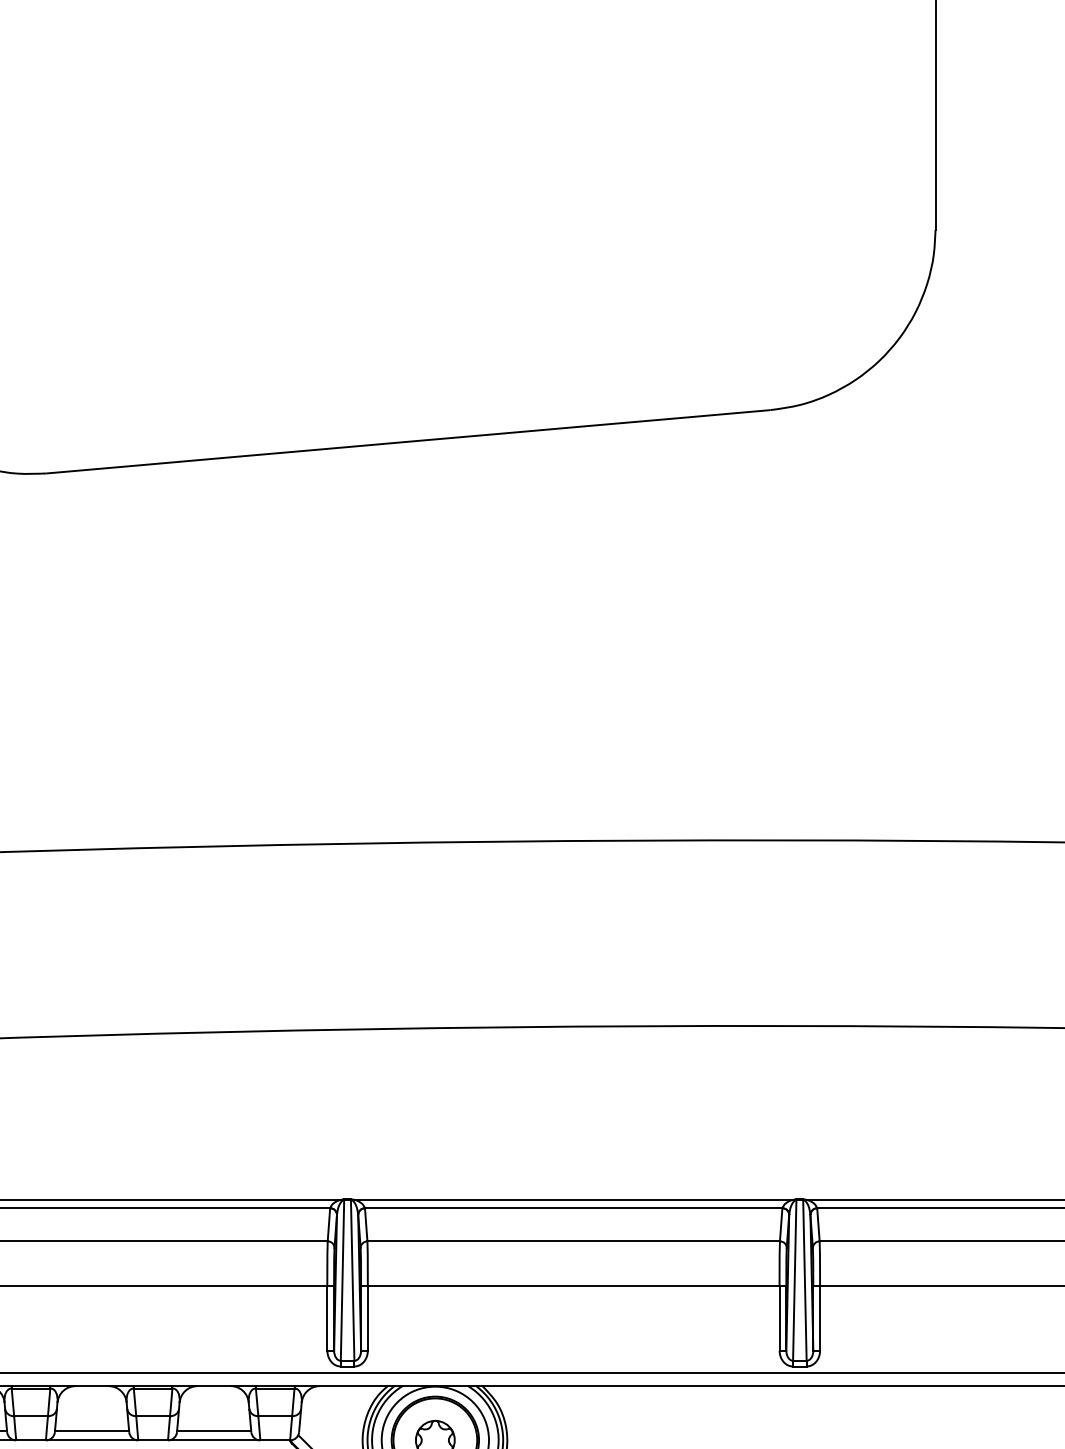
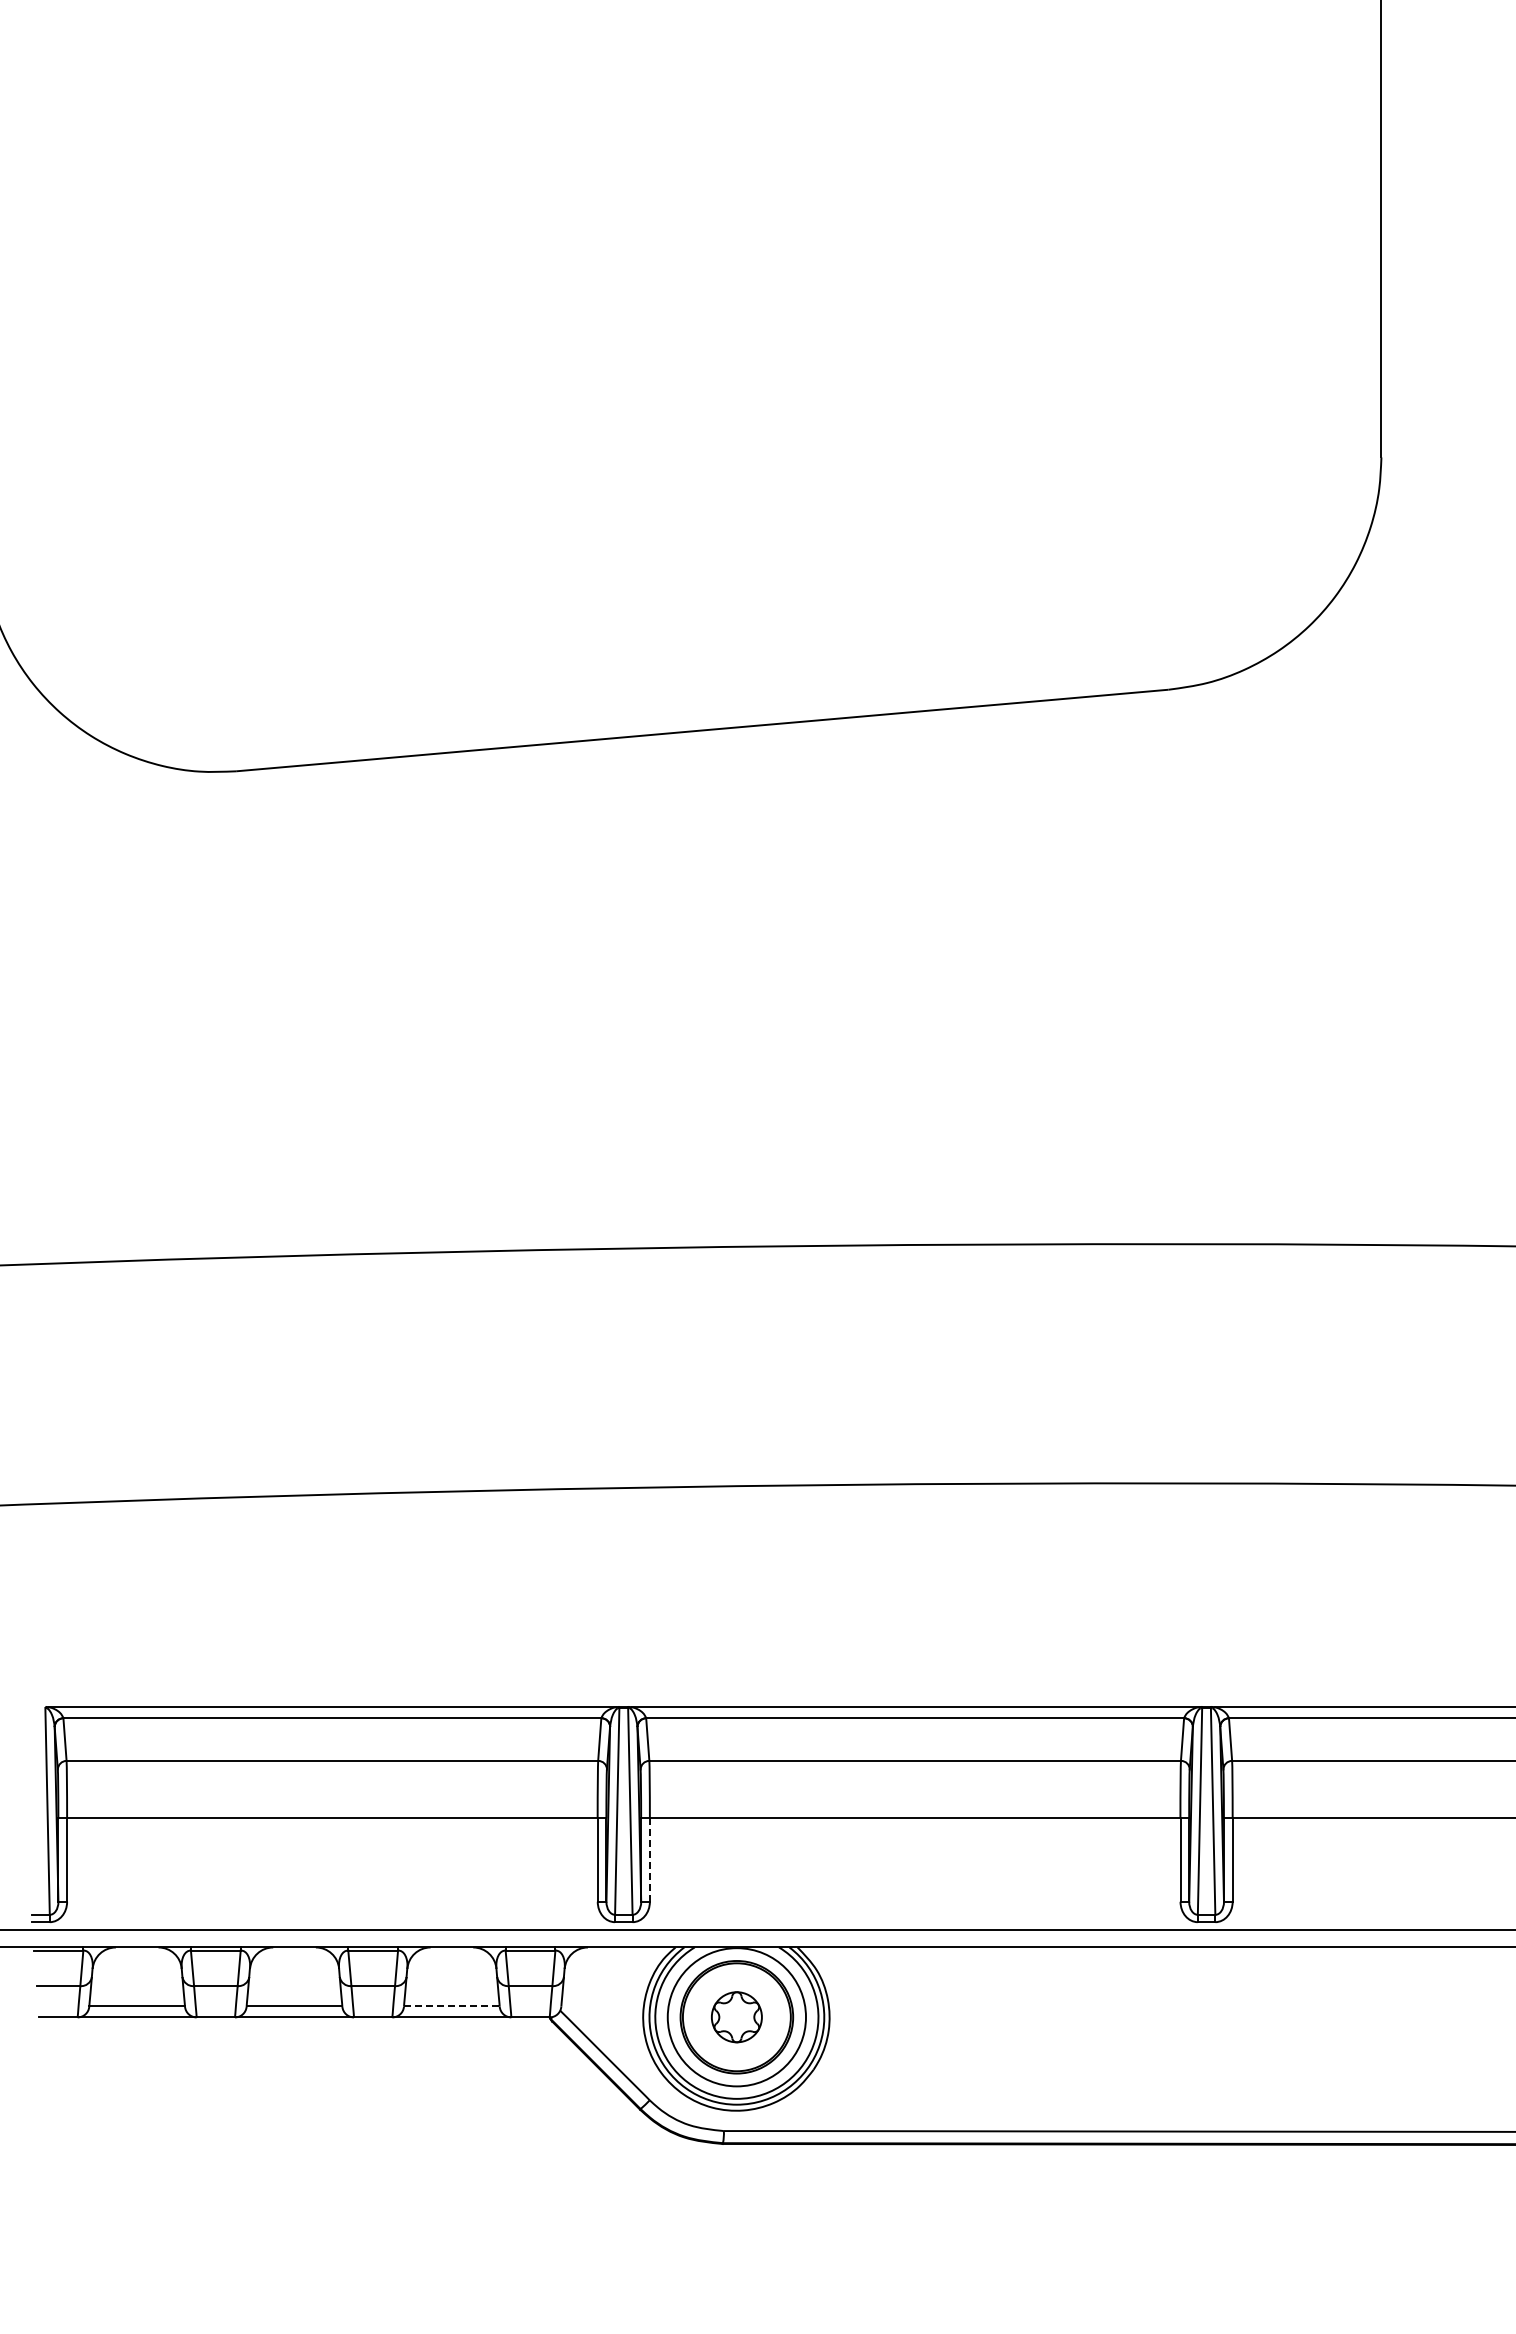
line: (367, 1318) -> (649, 1860), solid -> dashed
line: (213, 1431) -> (451, 2005), solid -> dashed

